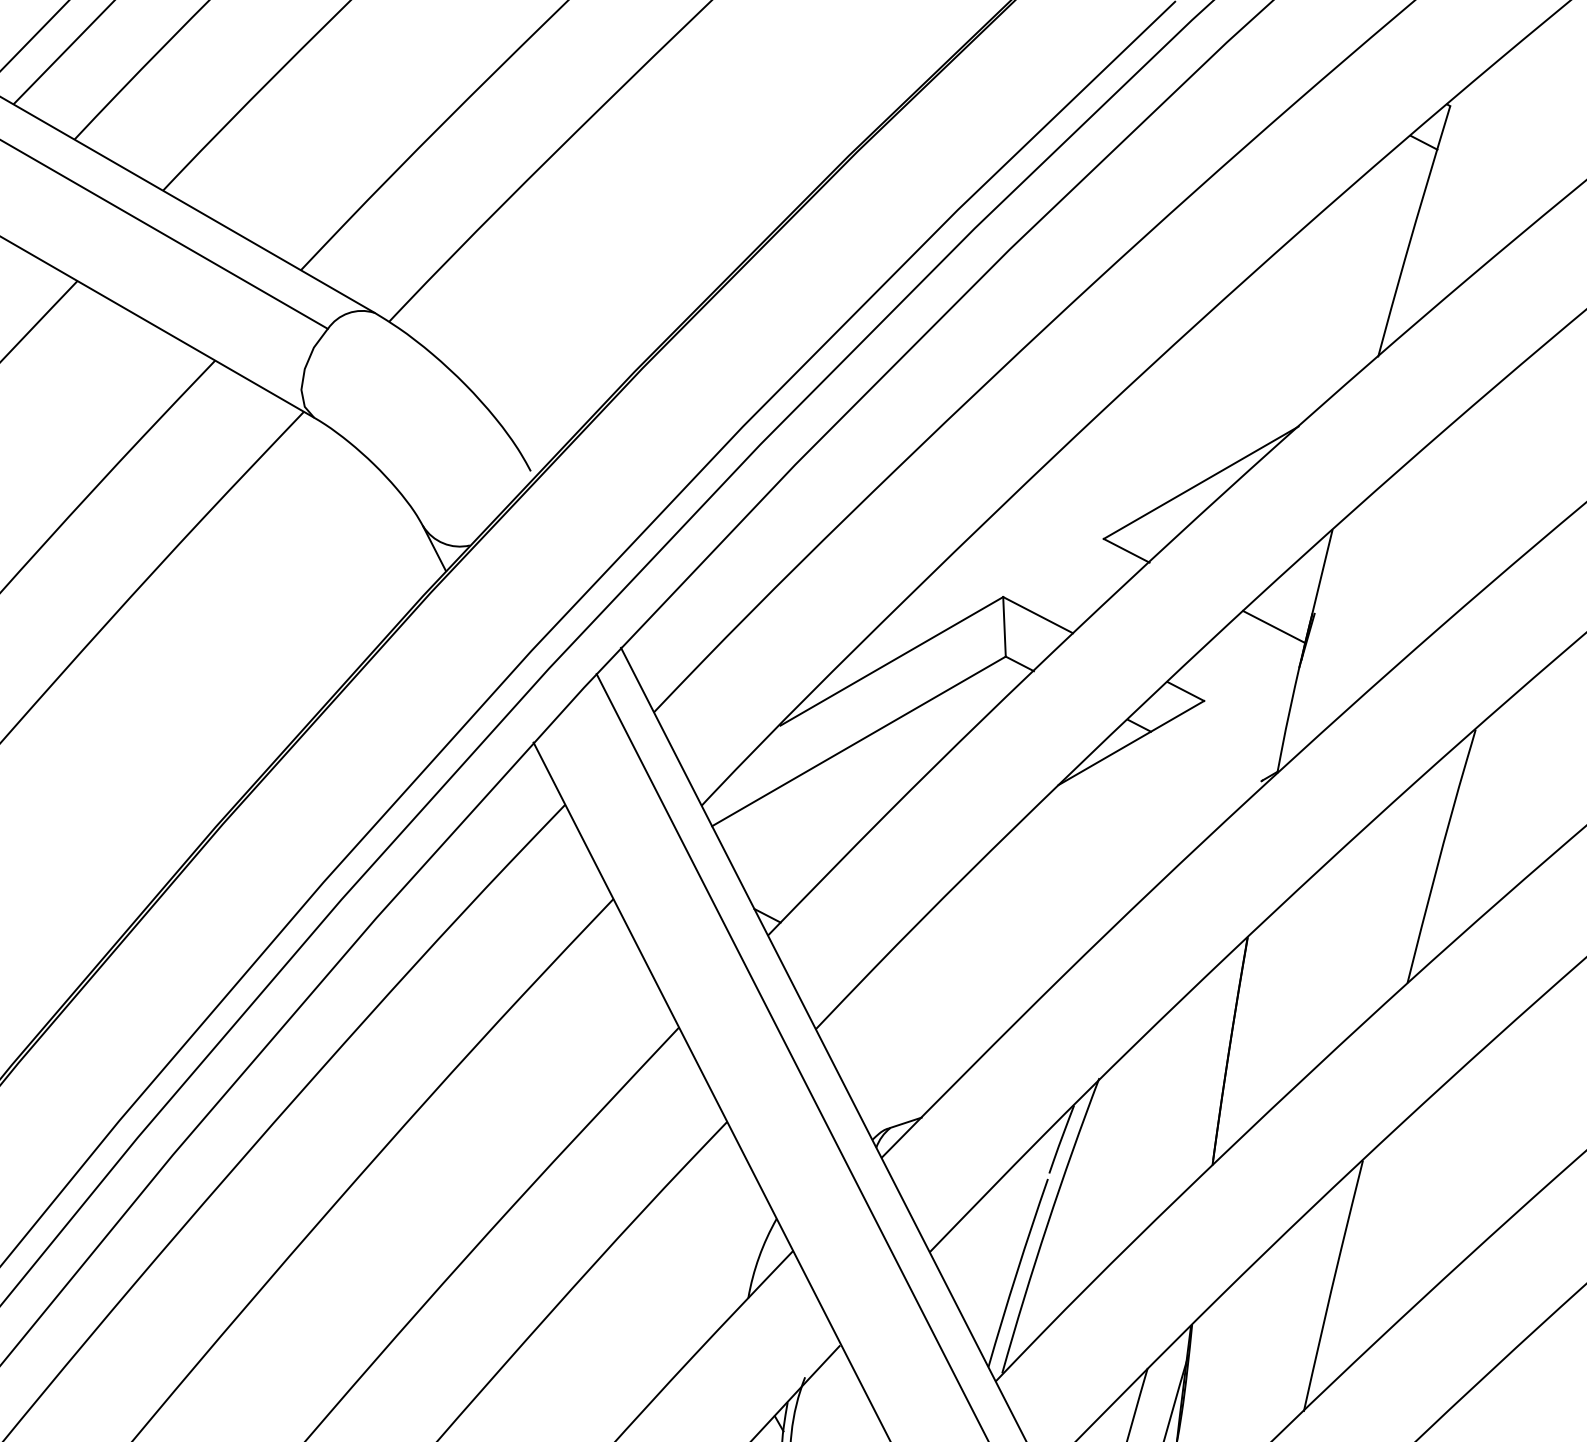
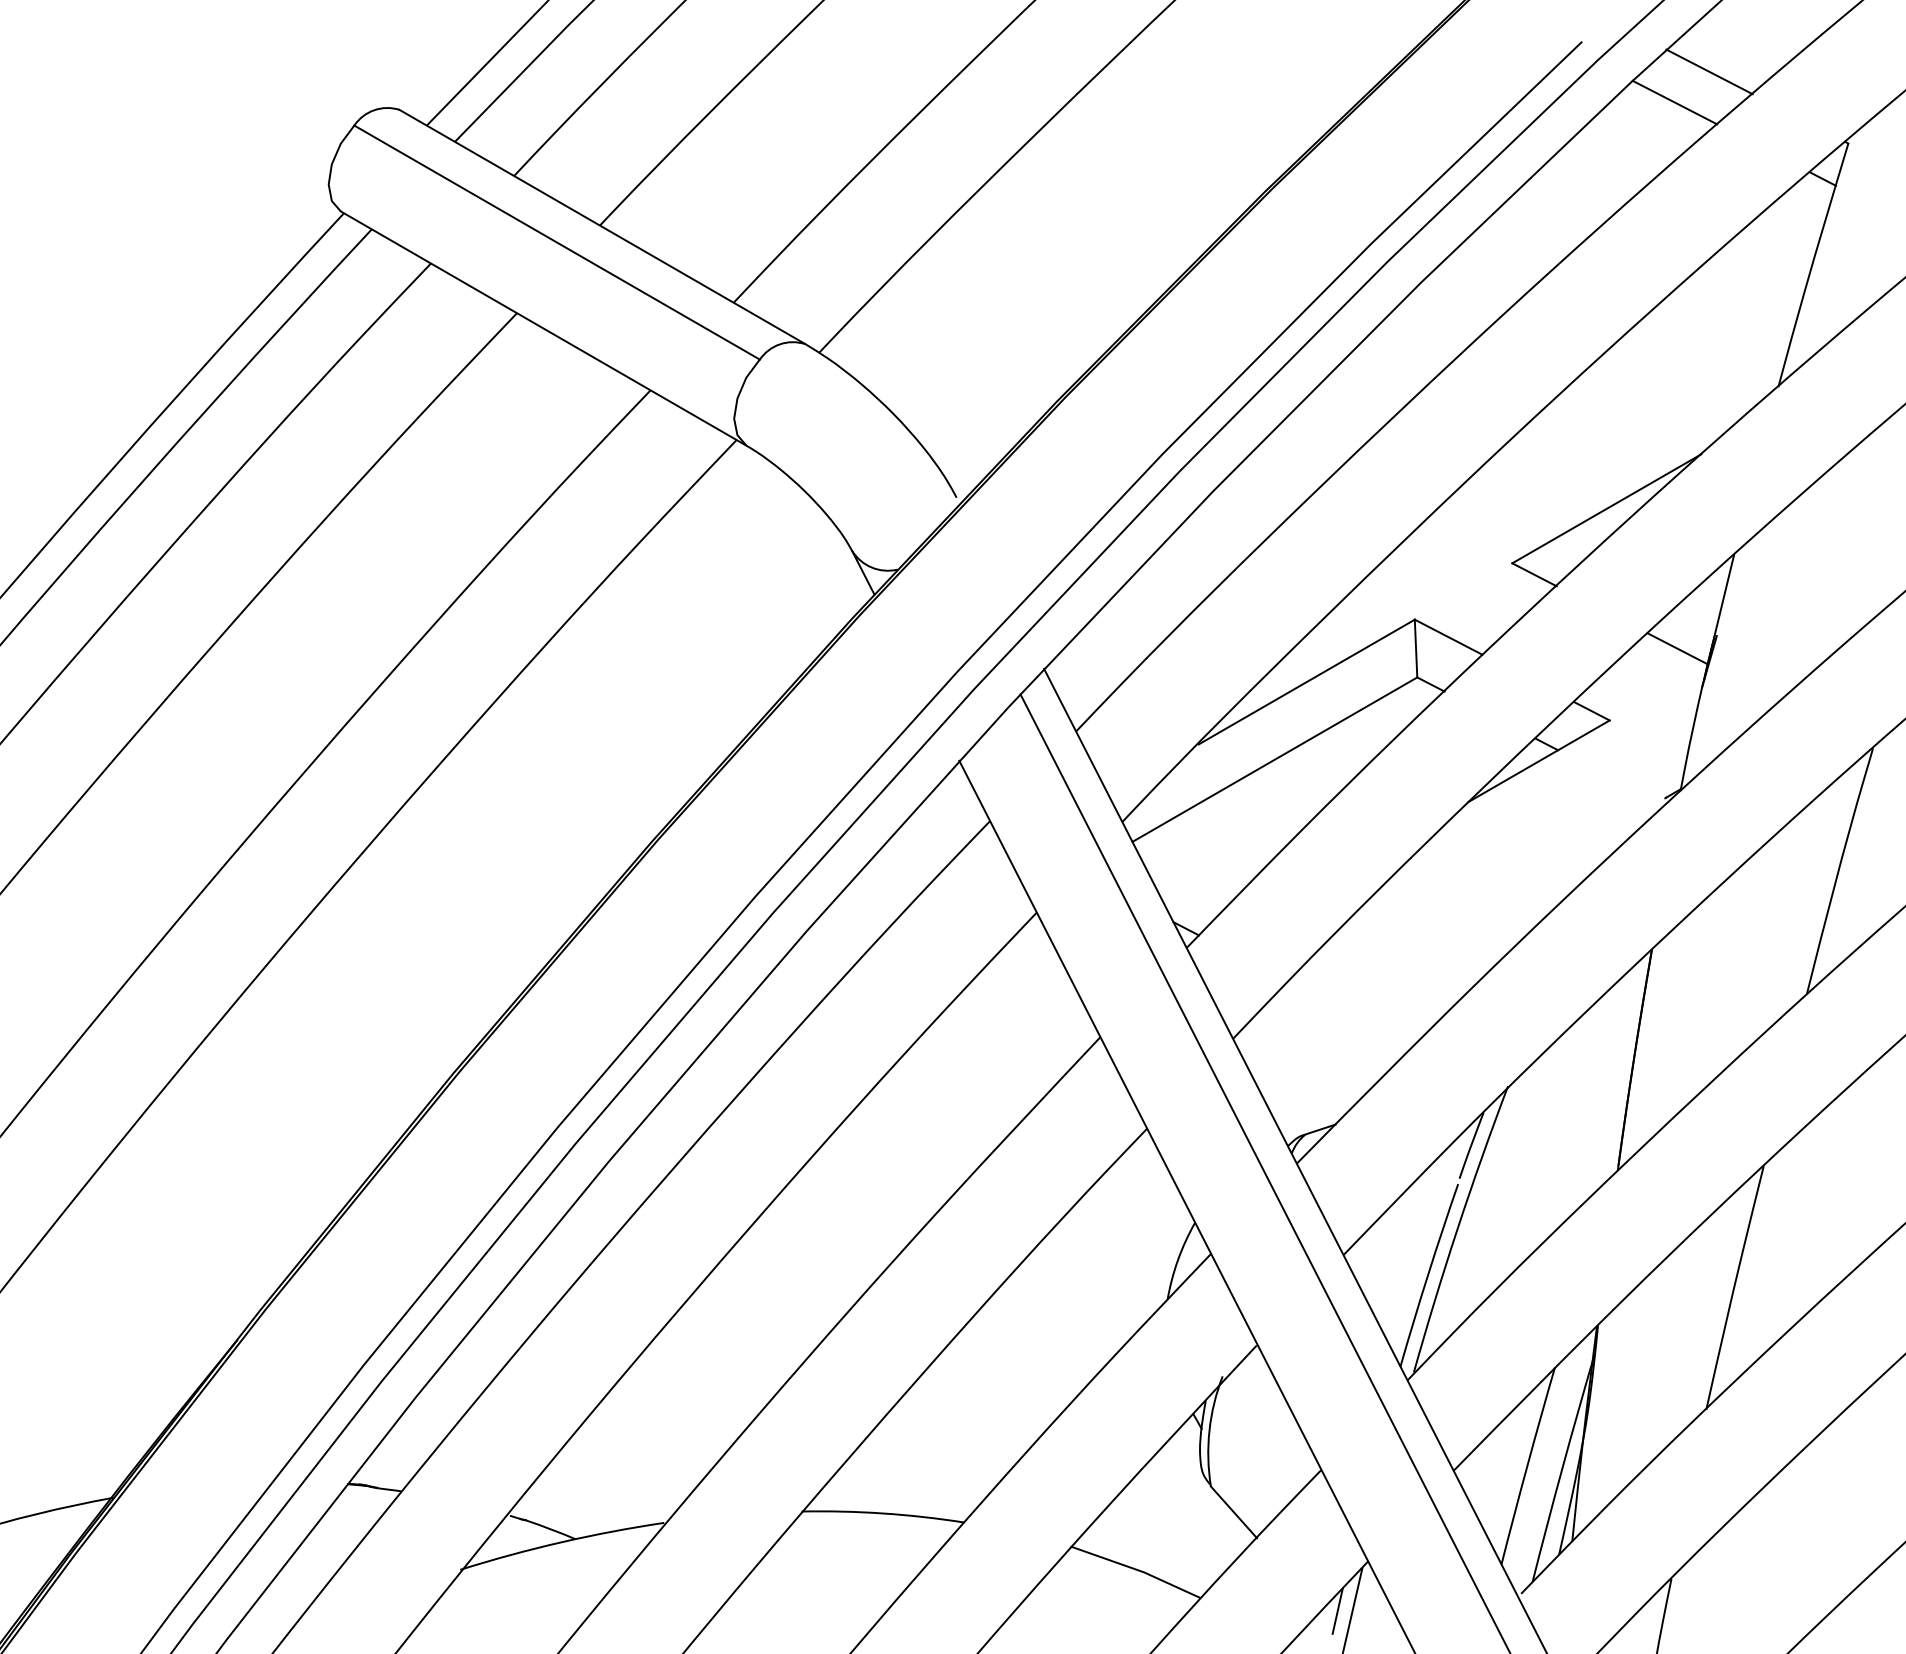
line: (1307, 31) -> (1709, 71), added
line: (1270, 63) -> (1674, 102), added

